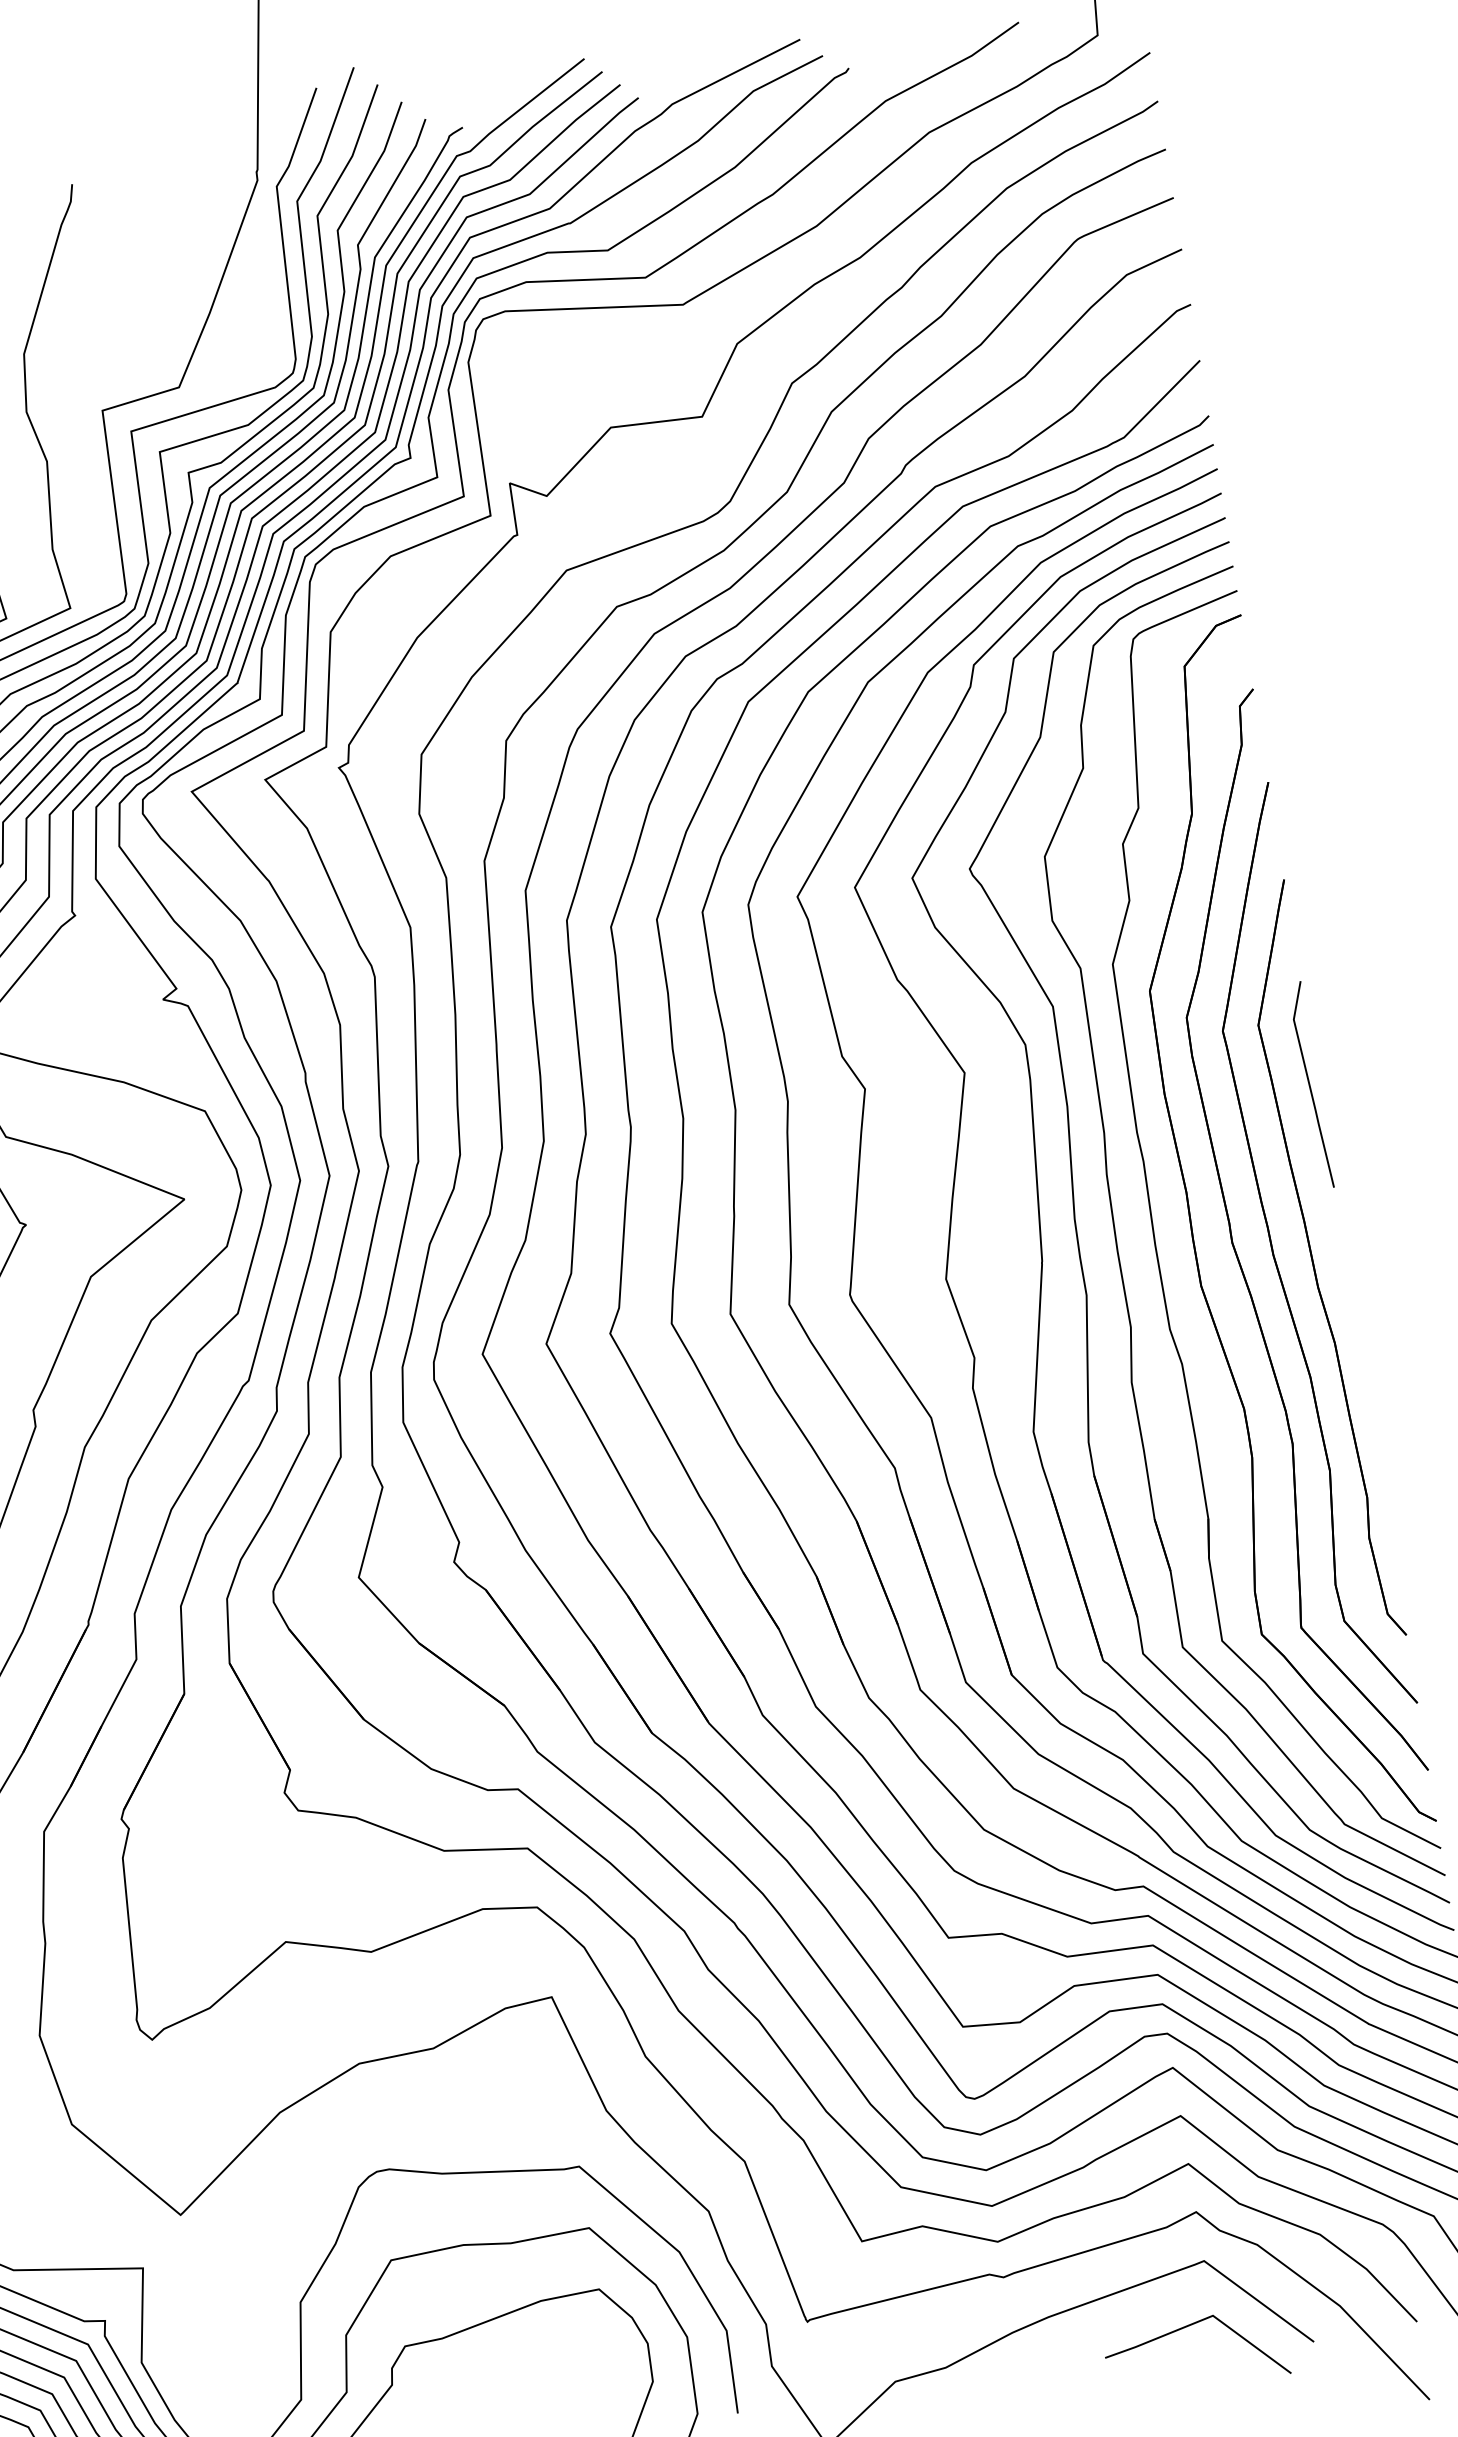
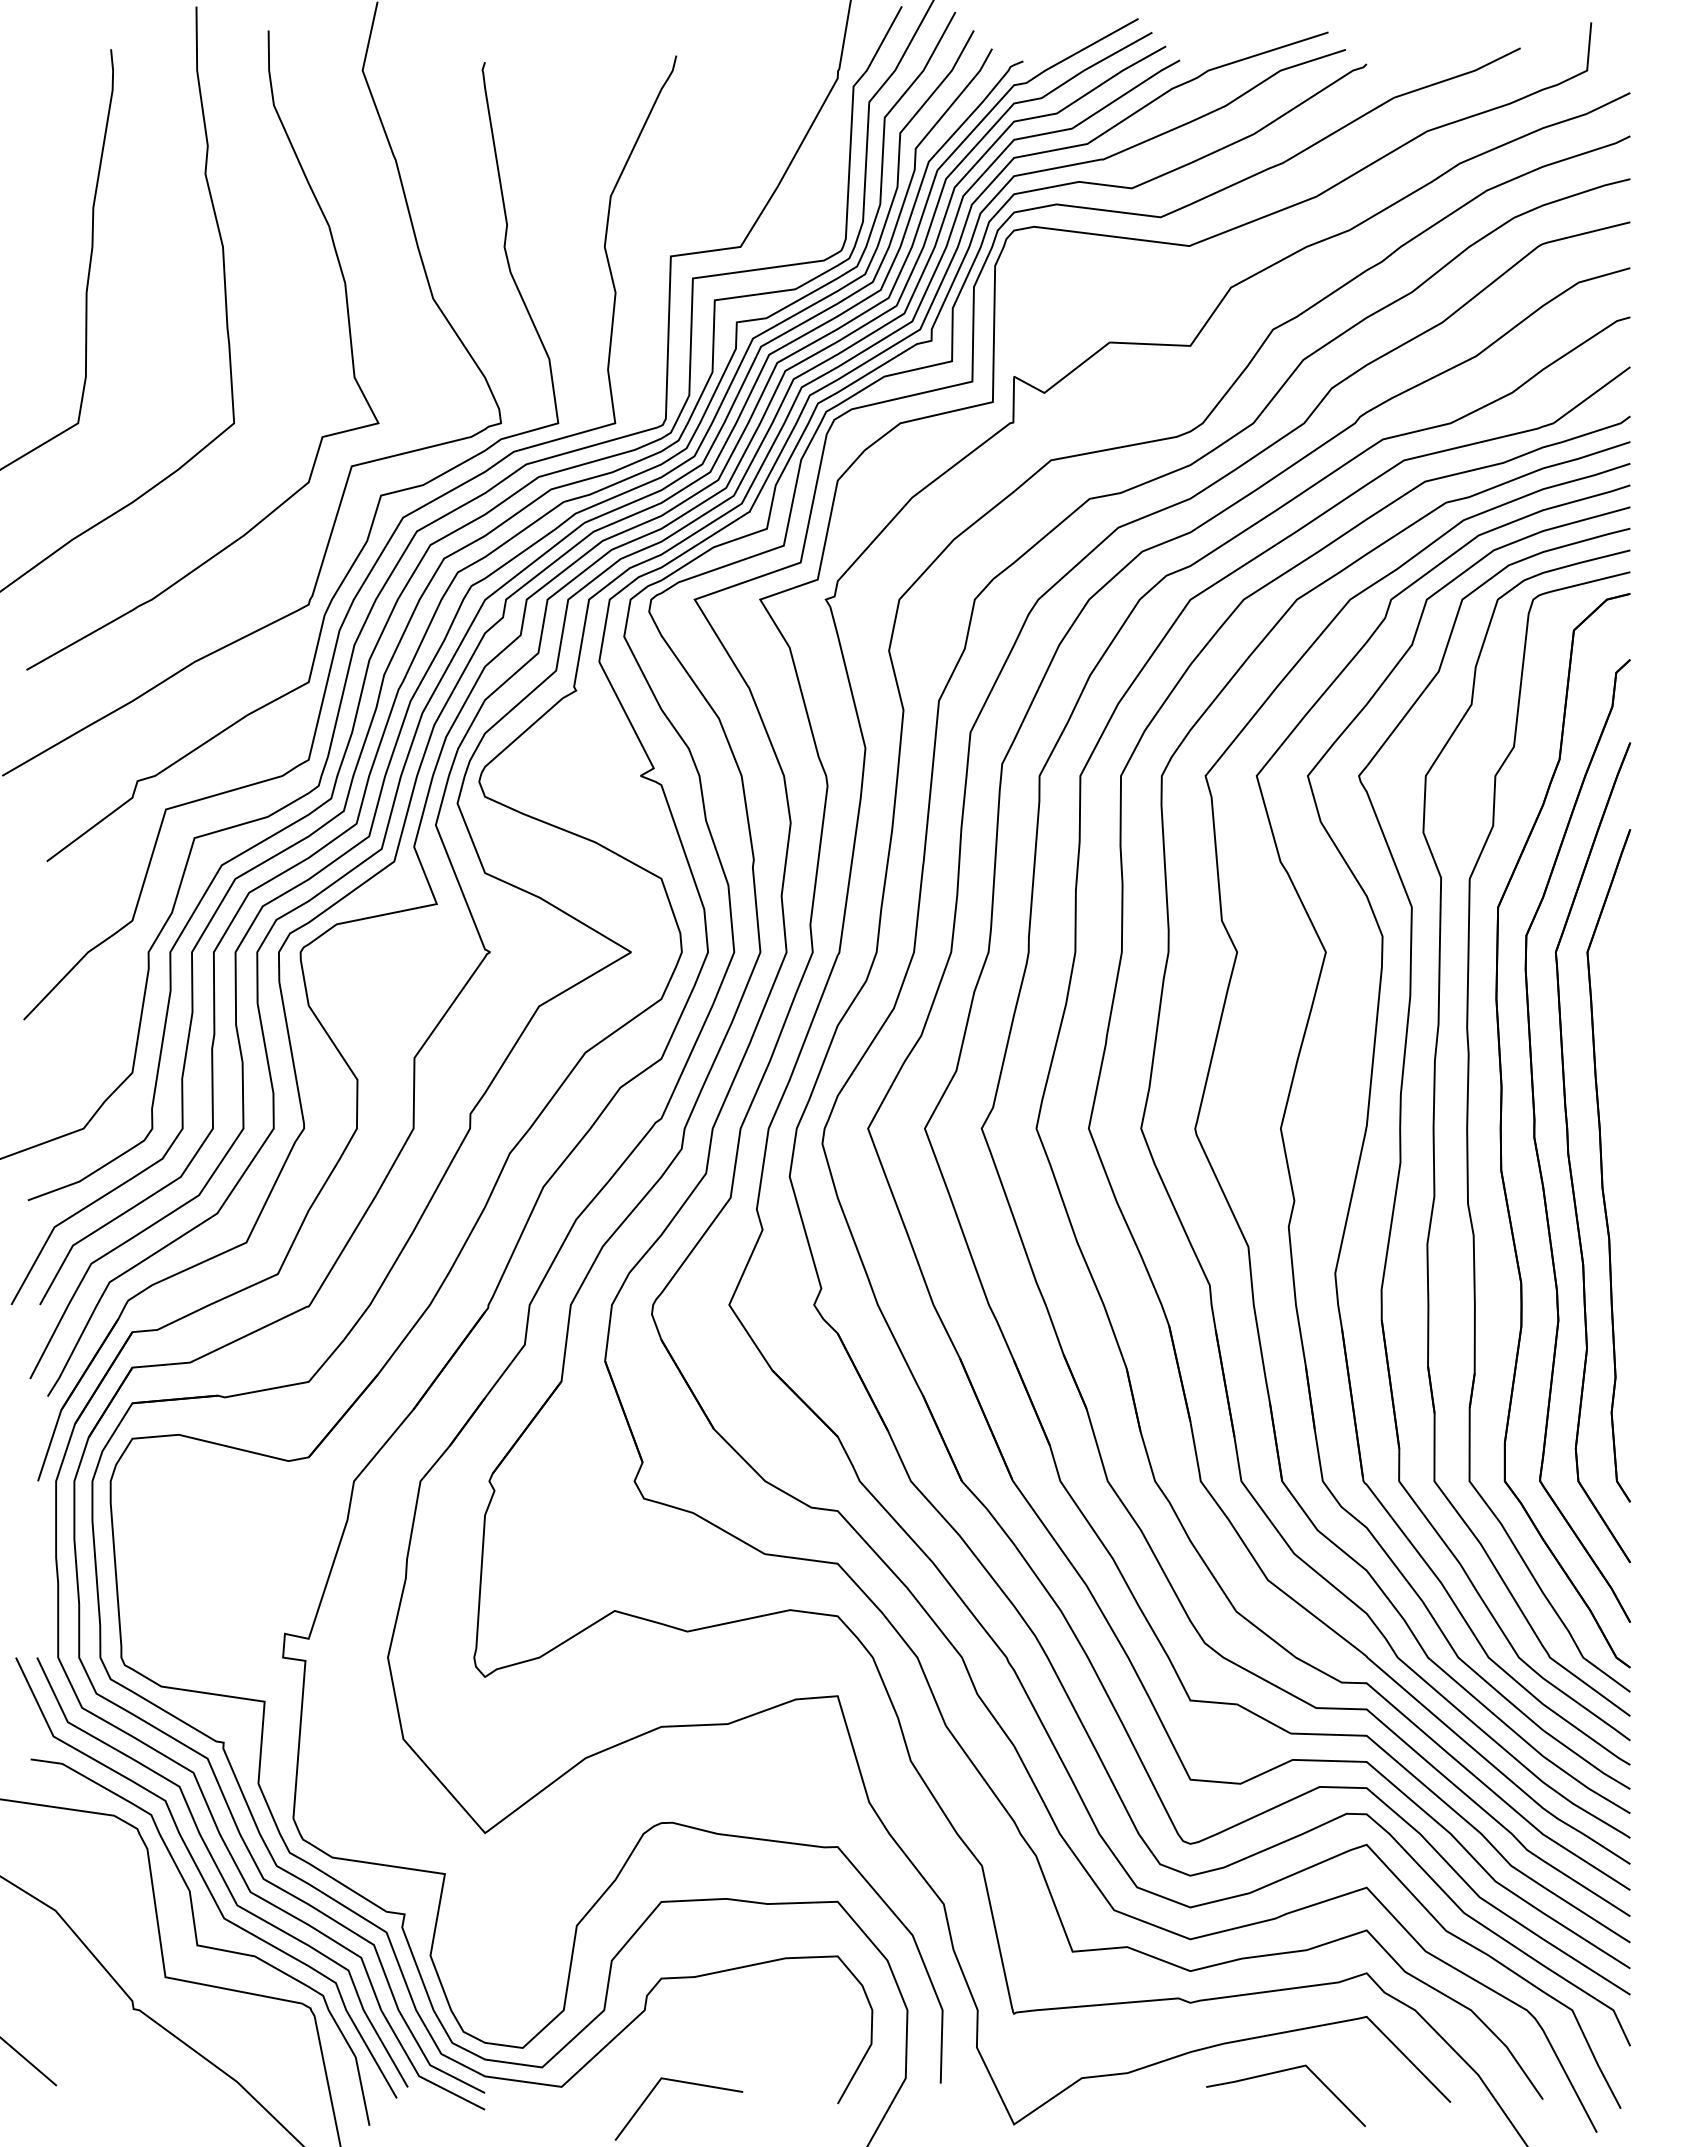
line: (1310, 1085) -> (1624, 1011), removed
line: (1185, 2328) -> (1280, 2072), moved

